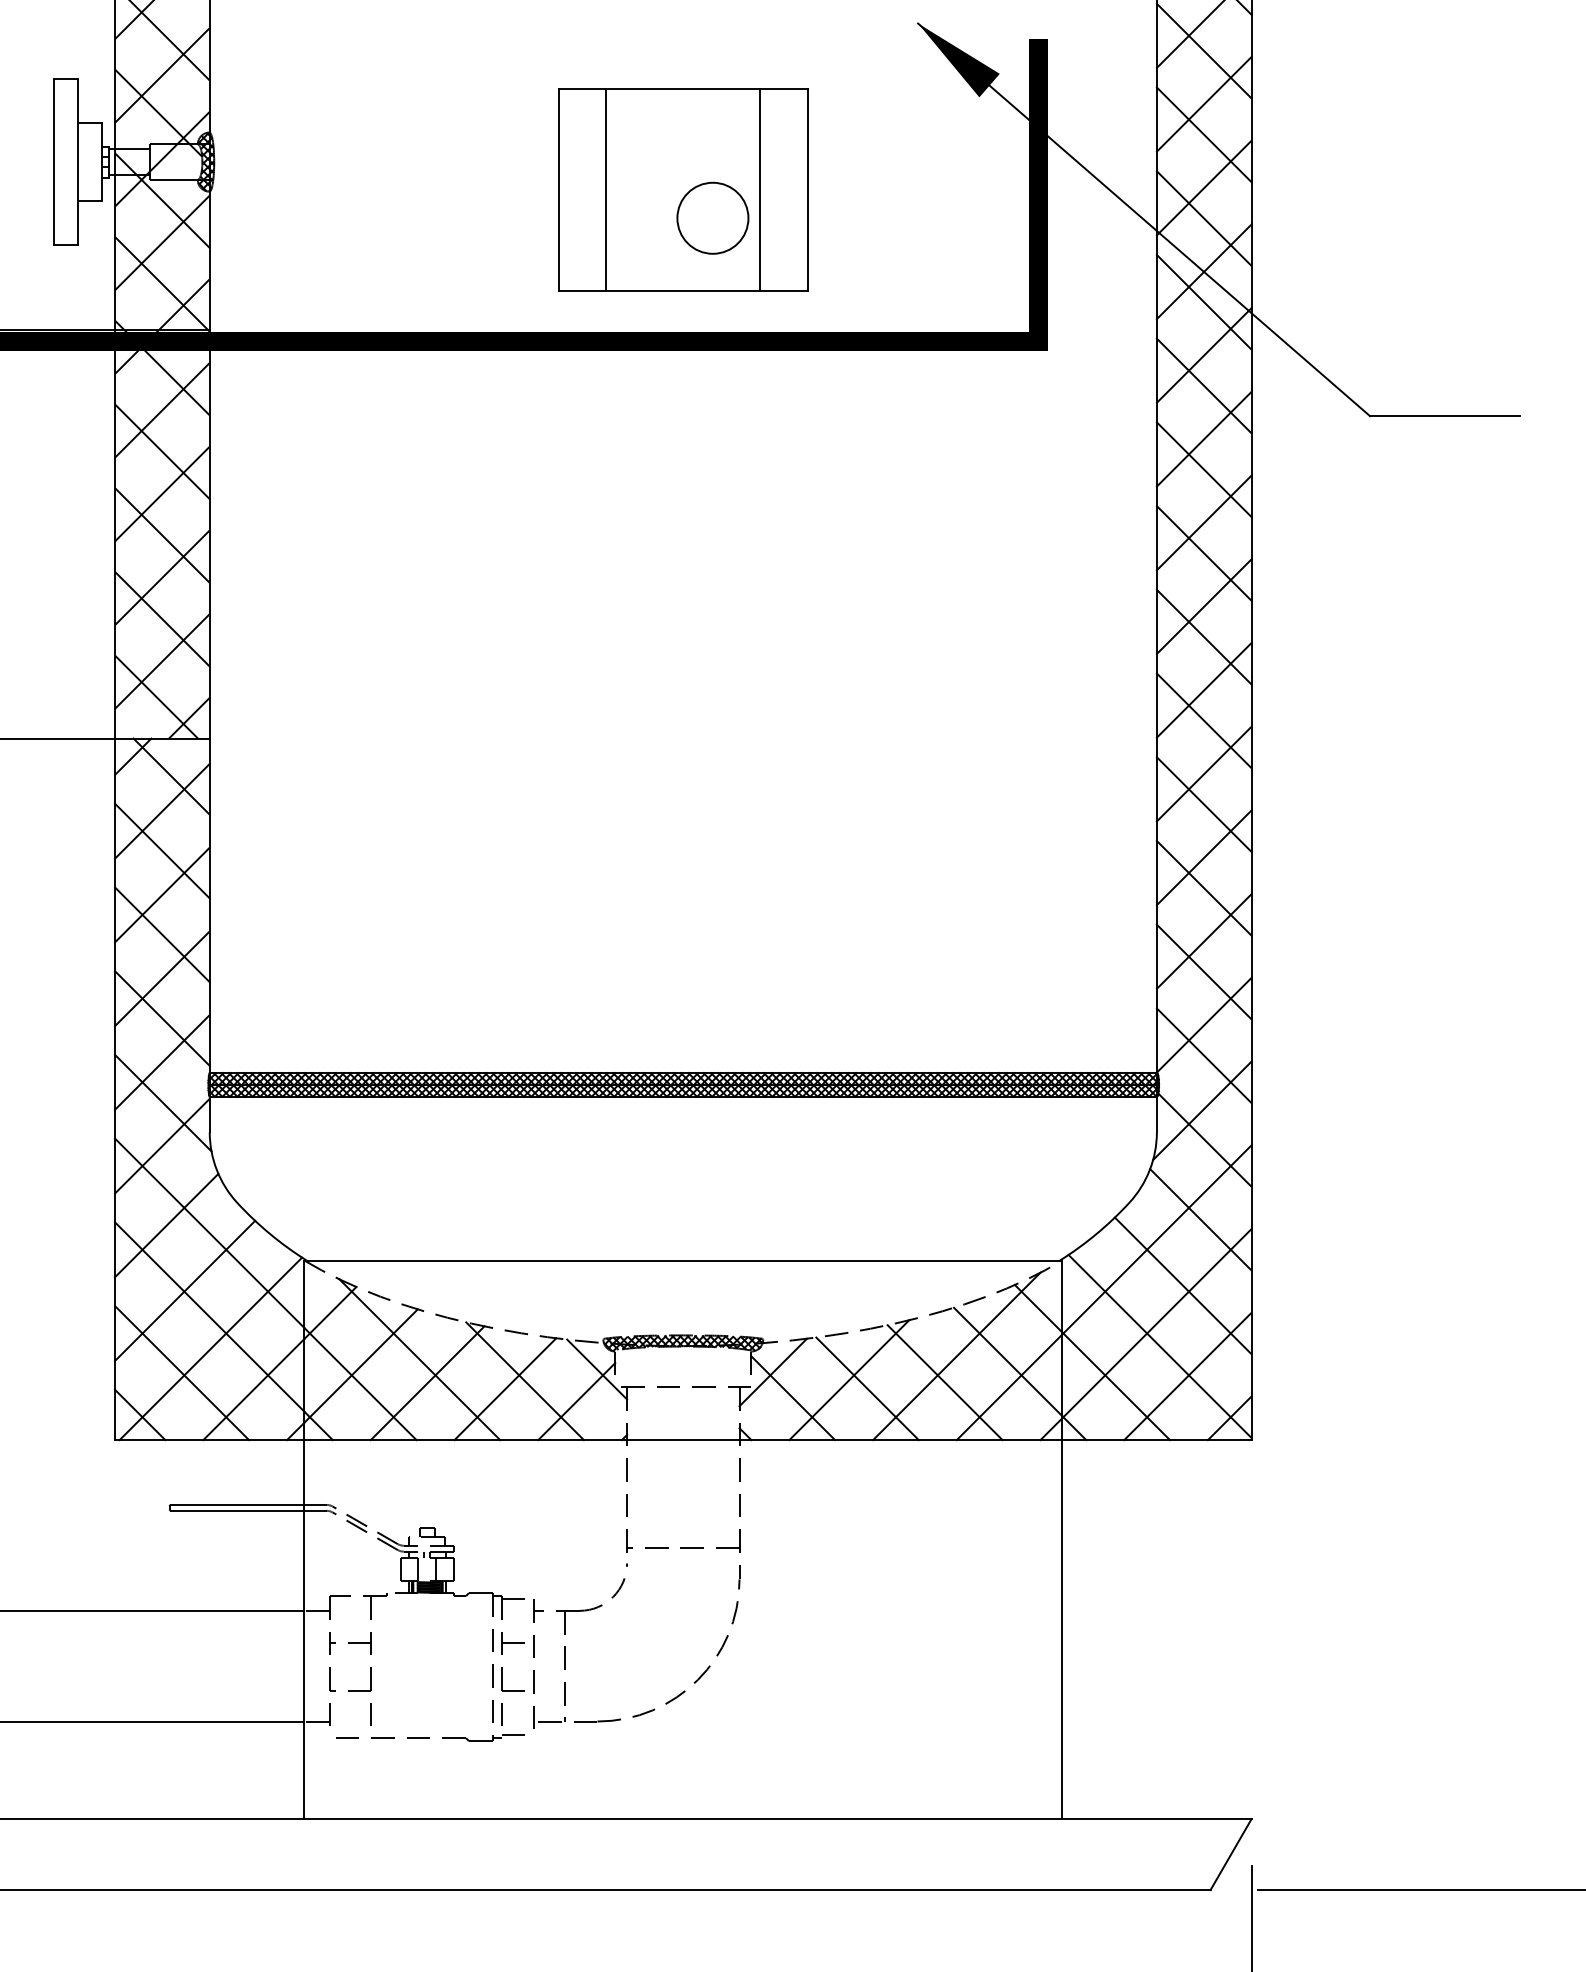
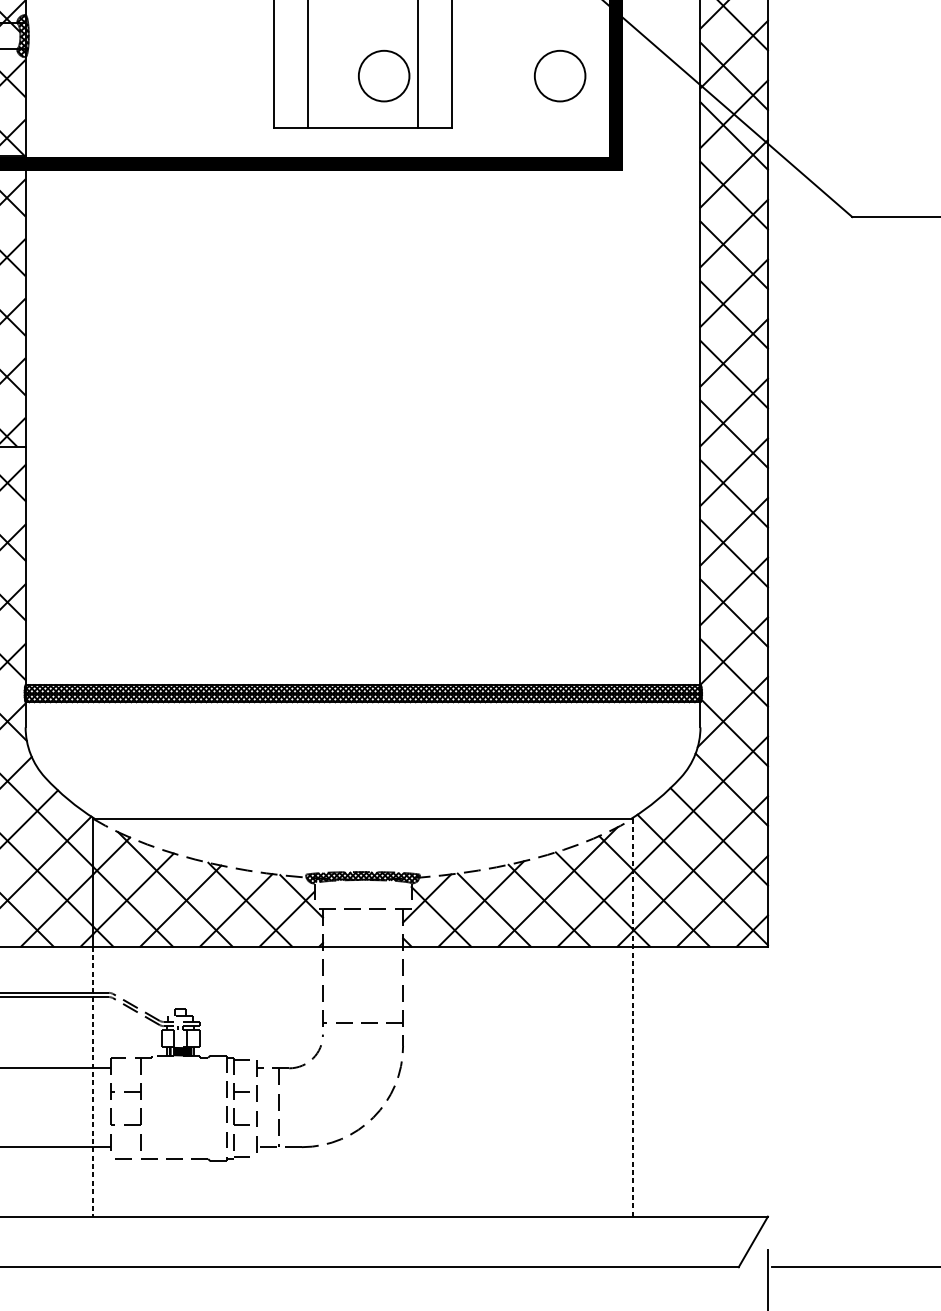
circle: (959, 217) -> (559, 75), added
line: (1062, 1540) -> (633, 1018), solid -> dashed
line: (304, 1630) -> (93, 1082), solid -> dashed

